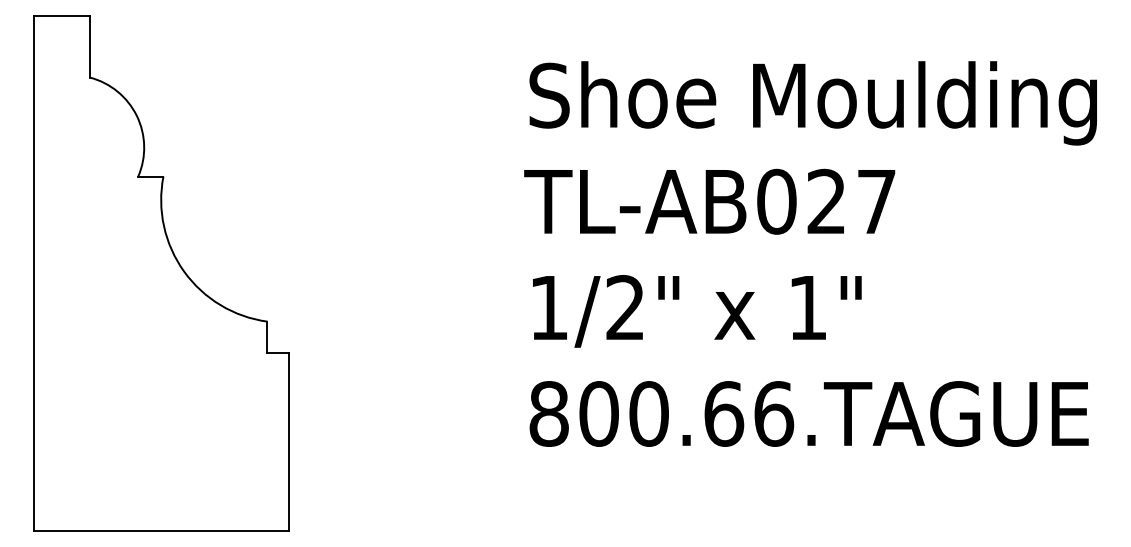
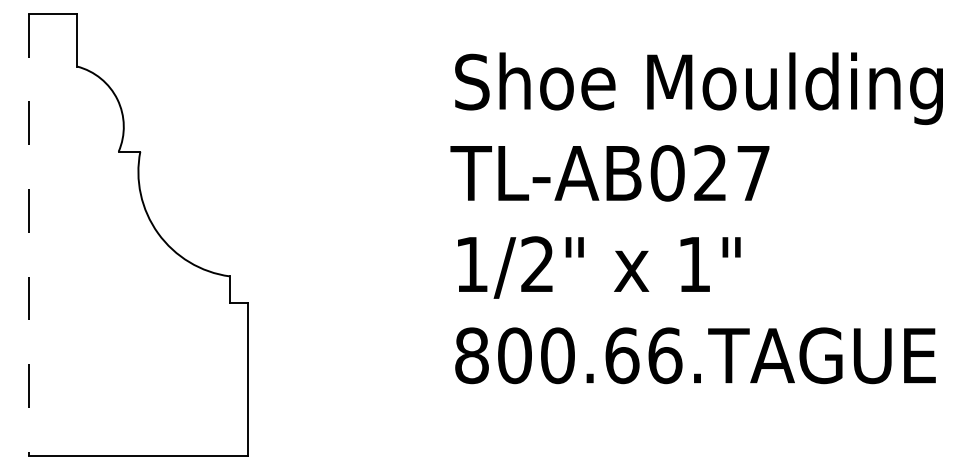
line: (33, 274) -> (28, 235), solid -> dashed

